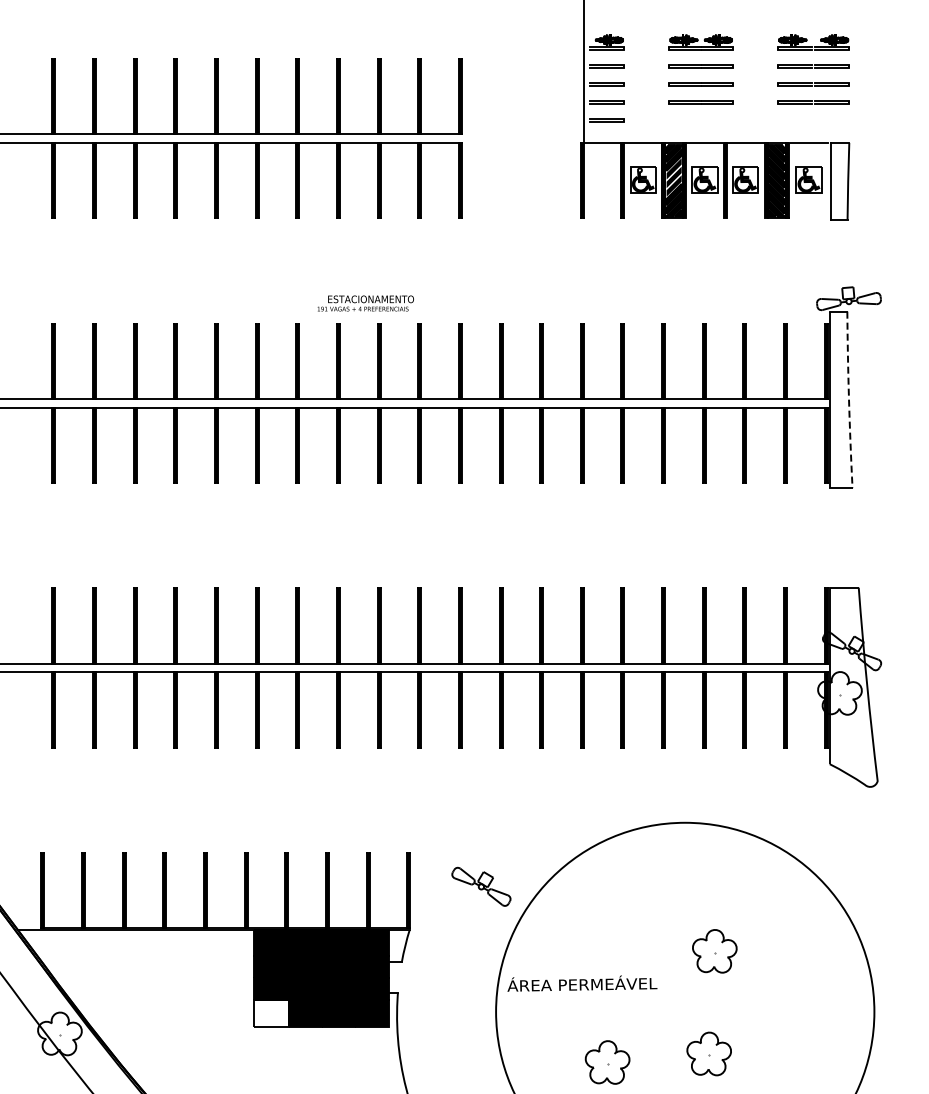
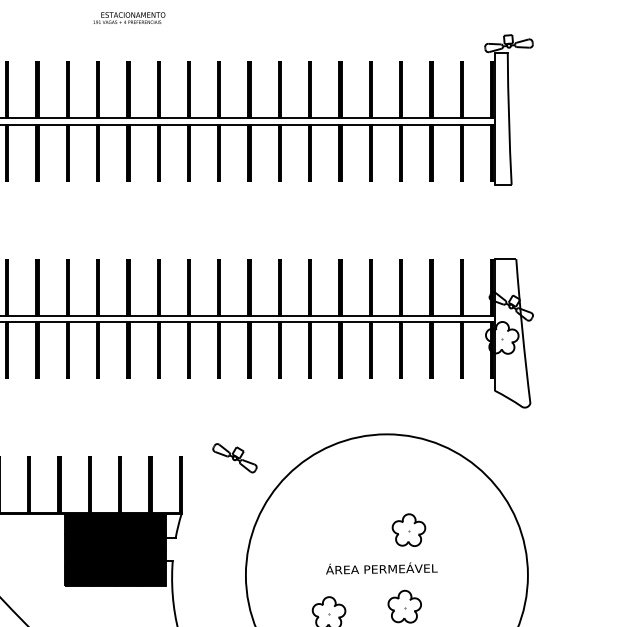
text: (365, 303) -> (129, 18), moved
line: (849, 399) -> (509, 118), dashed -> solid
part: (481, 886) -> (235, 458), moved
text: (582, 983) -> (381, 568), moved
fill: (270, 1013) -> (77, 576), added

